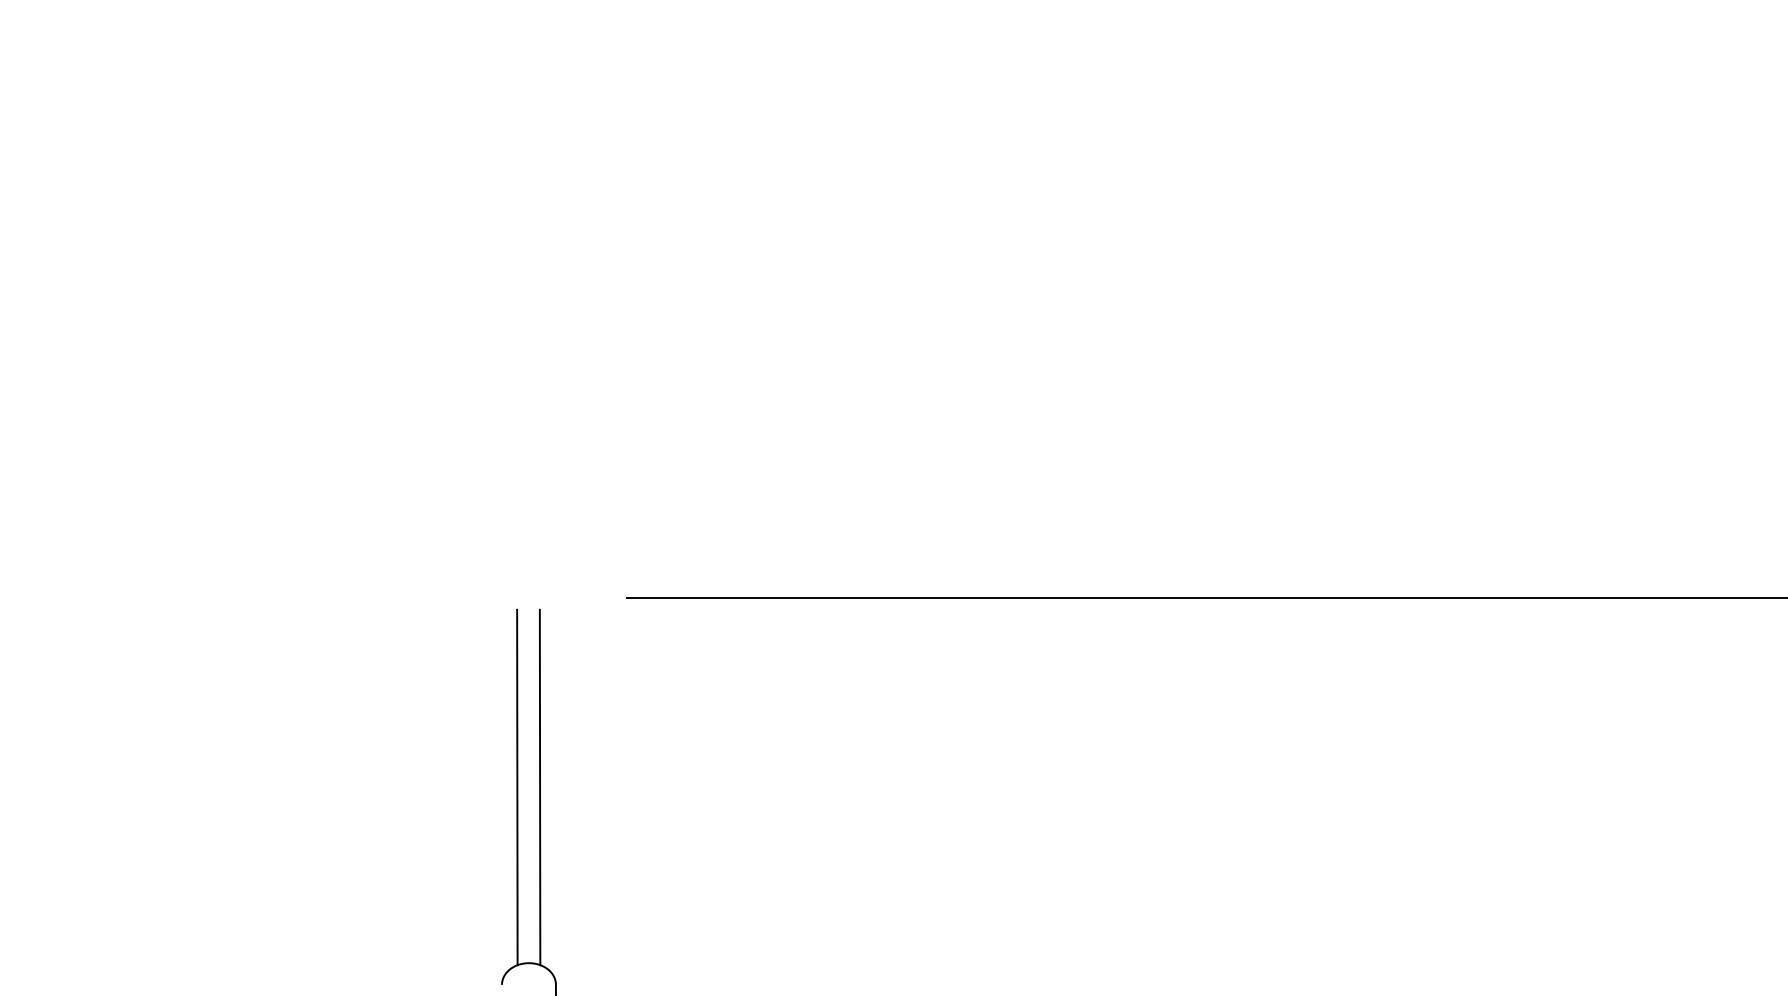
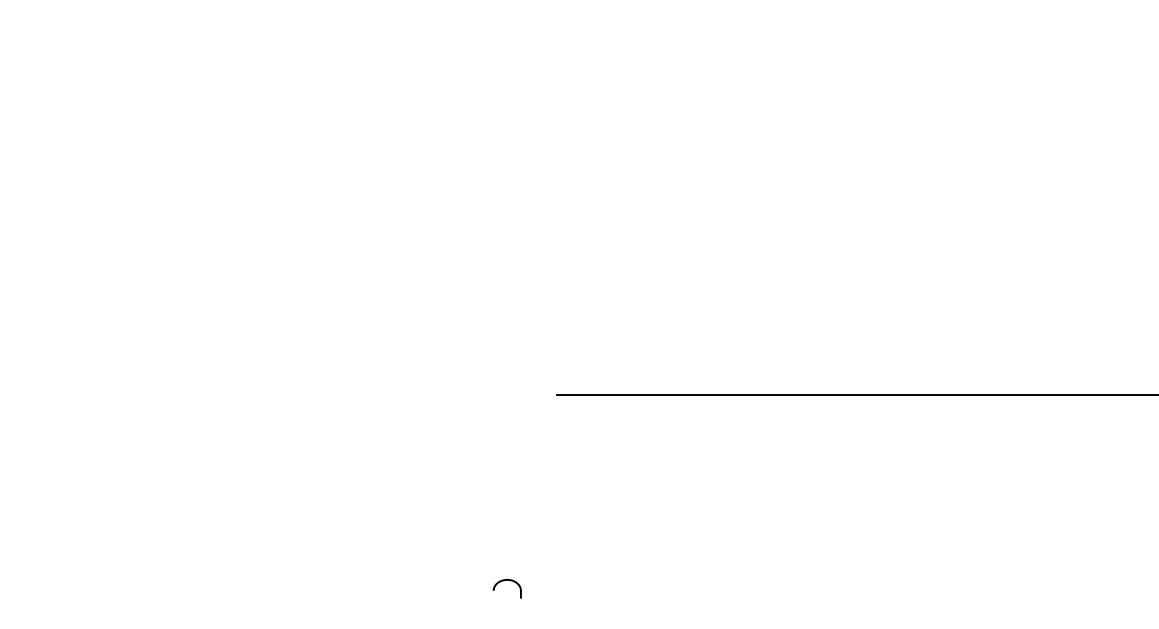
line: (517, 786) -> (501, 490), removed
line: (539, 786) -> (512, 490), removed

